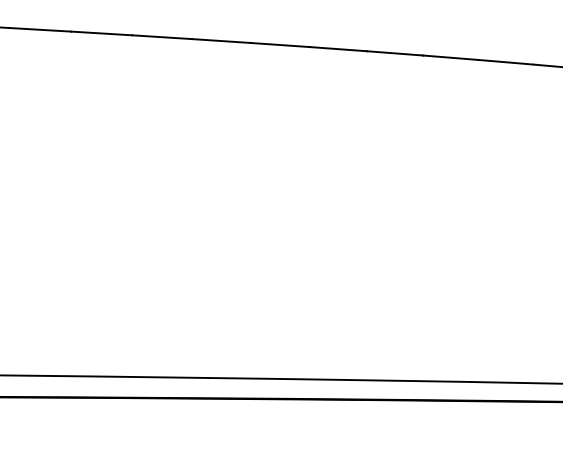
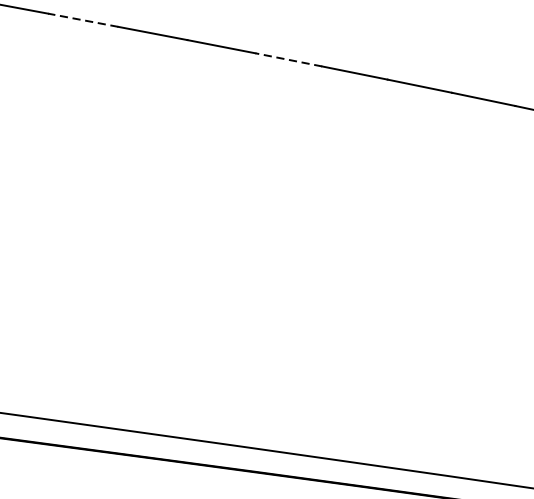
line: (101, 33) -> (83, 20), solid -> dashed
line: (280, 45) -> (288, 60), solid -> dashed

